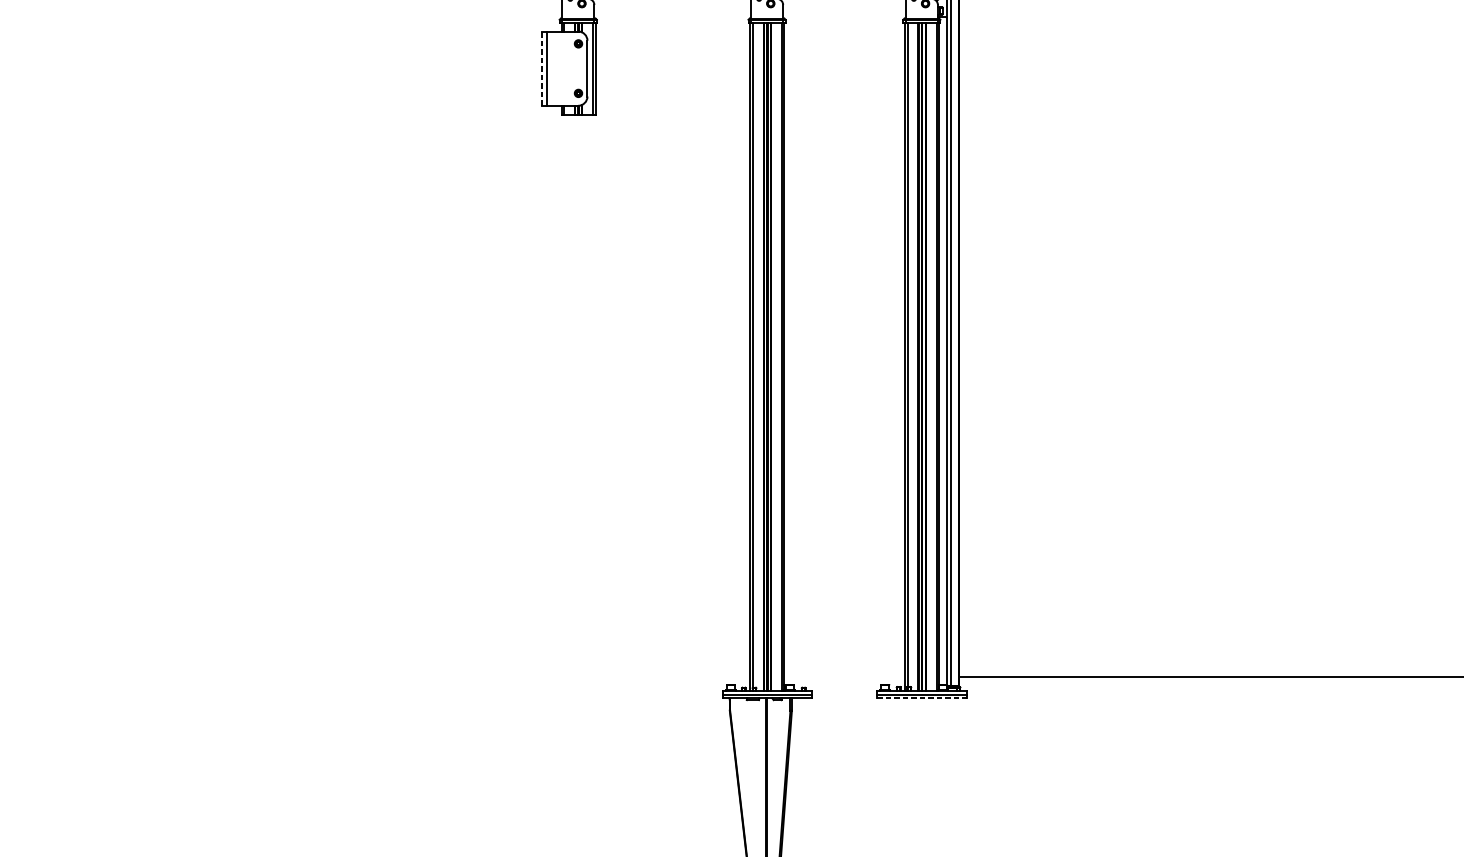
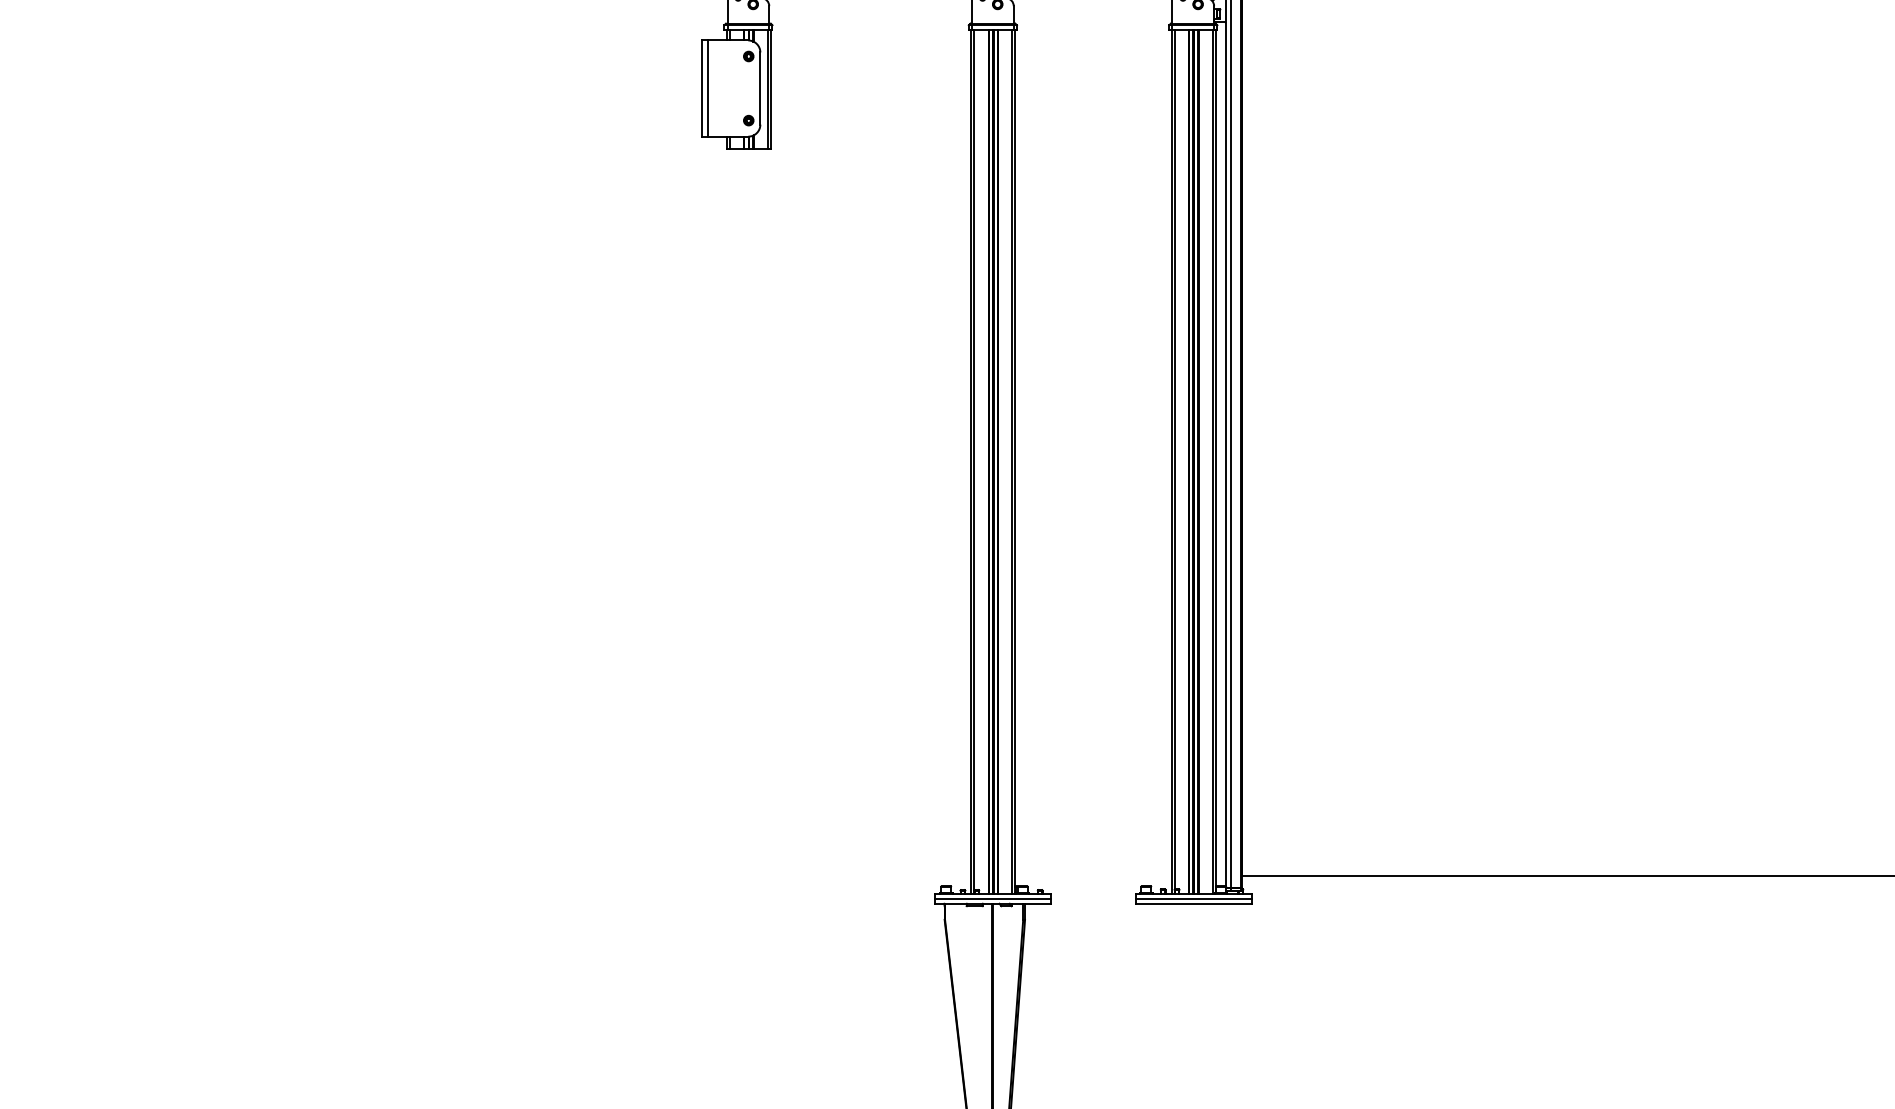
line: (542, 68) -> (701, 88), dashed -> solid
line: (922, 698) -> (1194, 903), dashed -> solid

